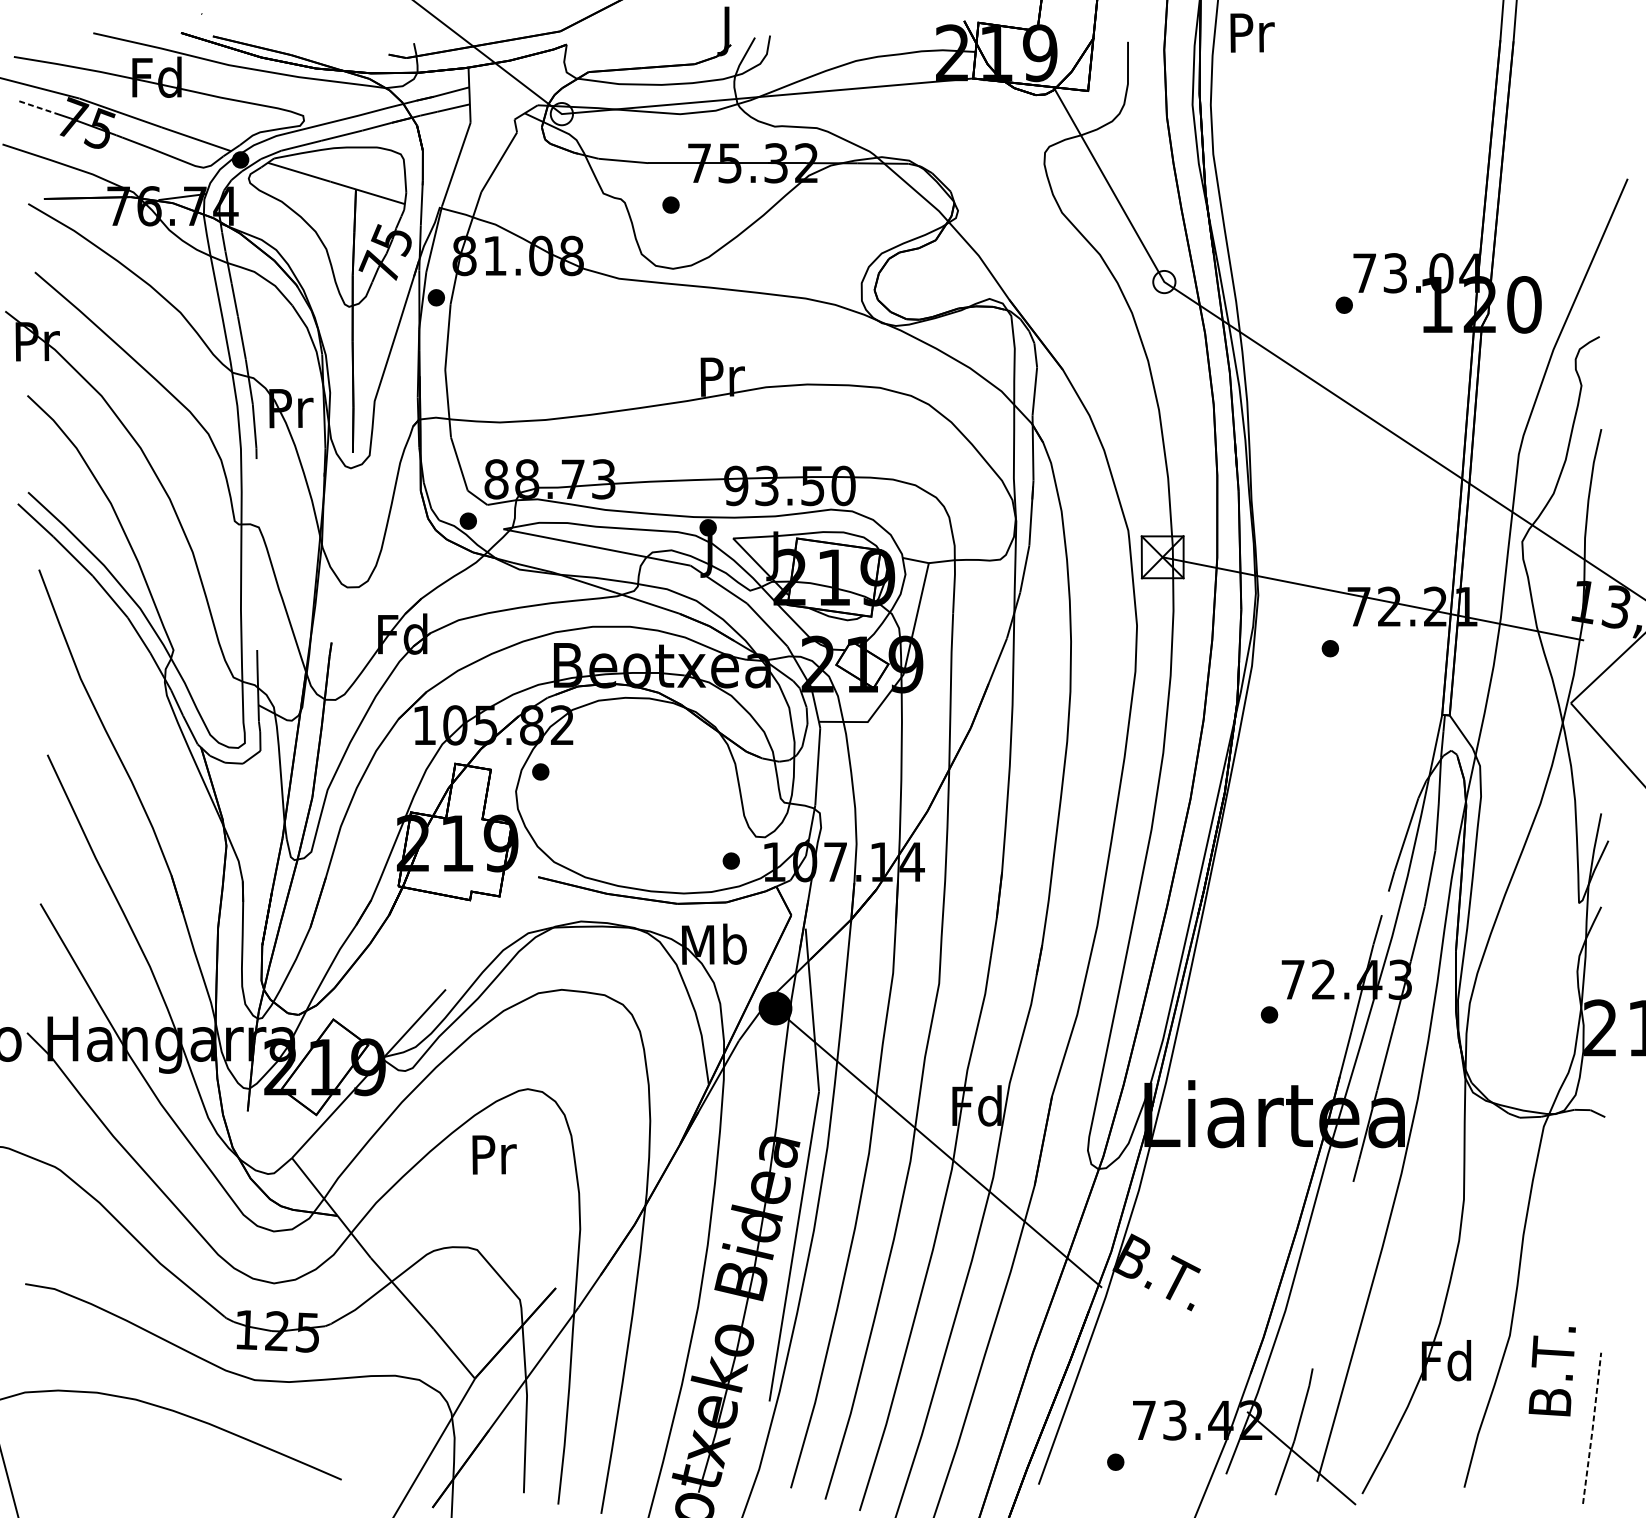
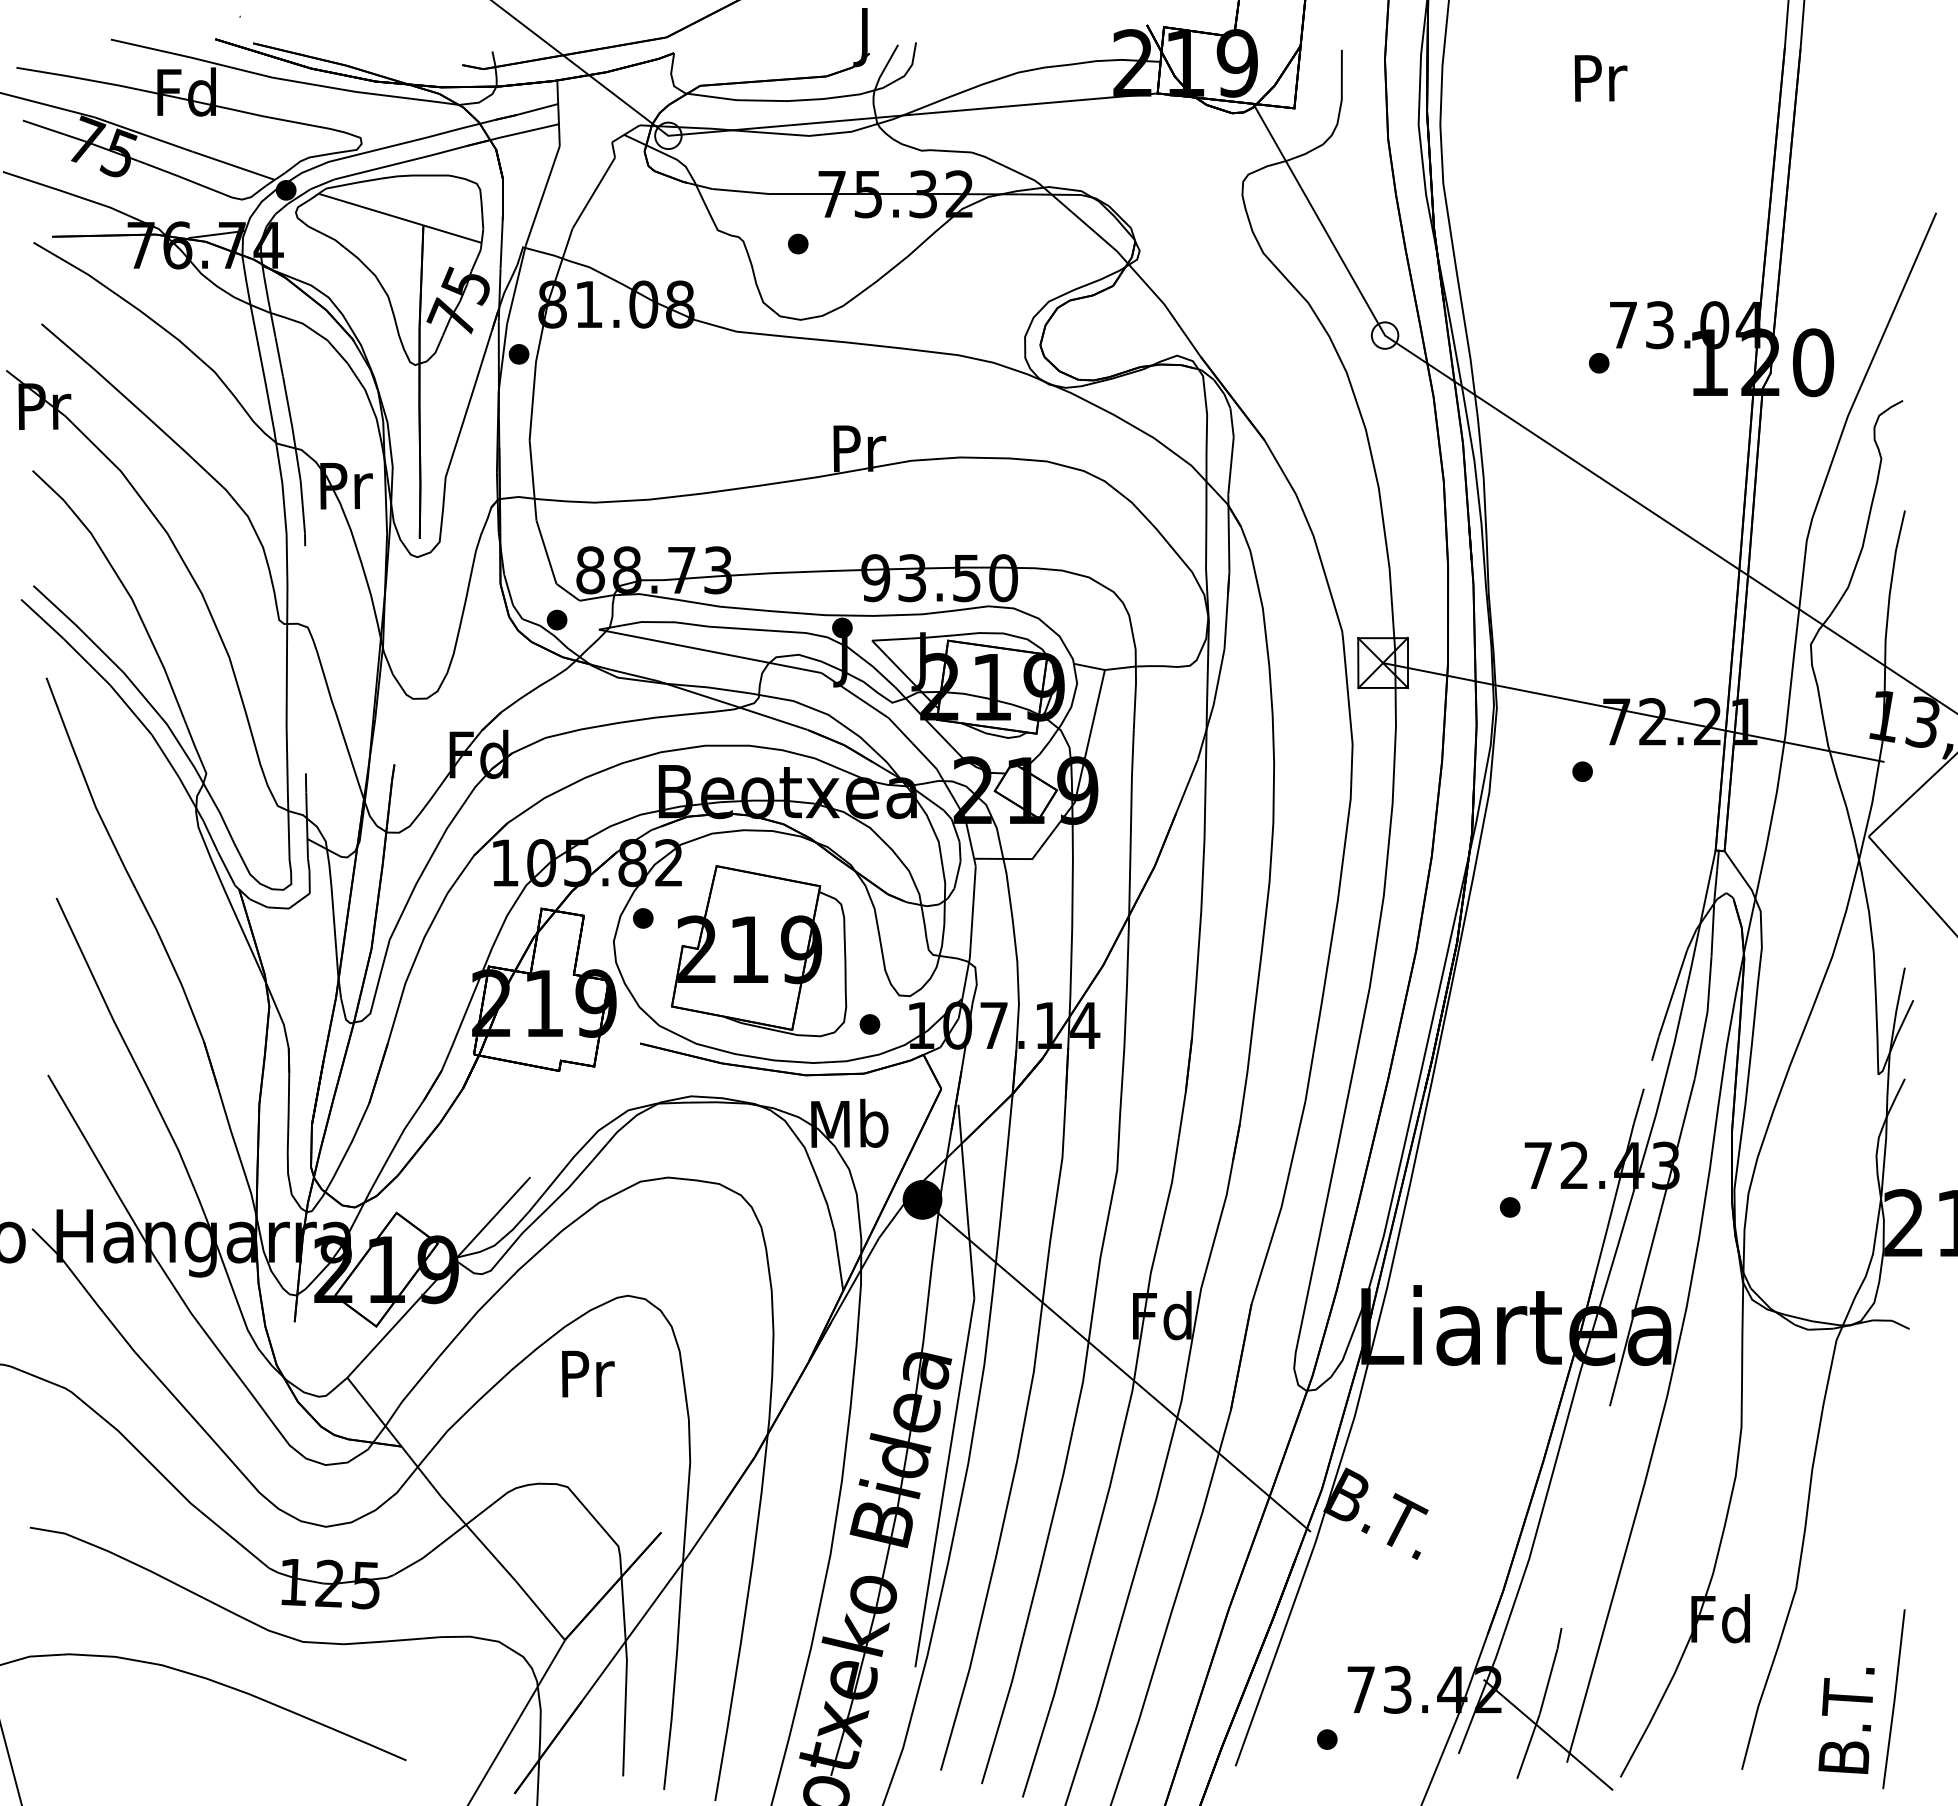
text: (1252, 33) -> (1600, 78), moved
line: (37, 107) -> (44, 127), dashed -> solid
part: (638, 799) -> (759, 951), added
text: (1552, 1371) -> (1846, 1720), moved
line: (1592, 1428) -> (1894, 1699), dashed -> solid

